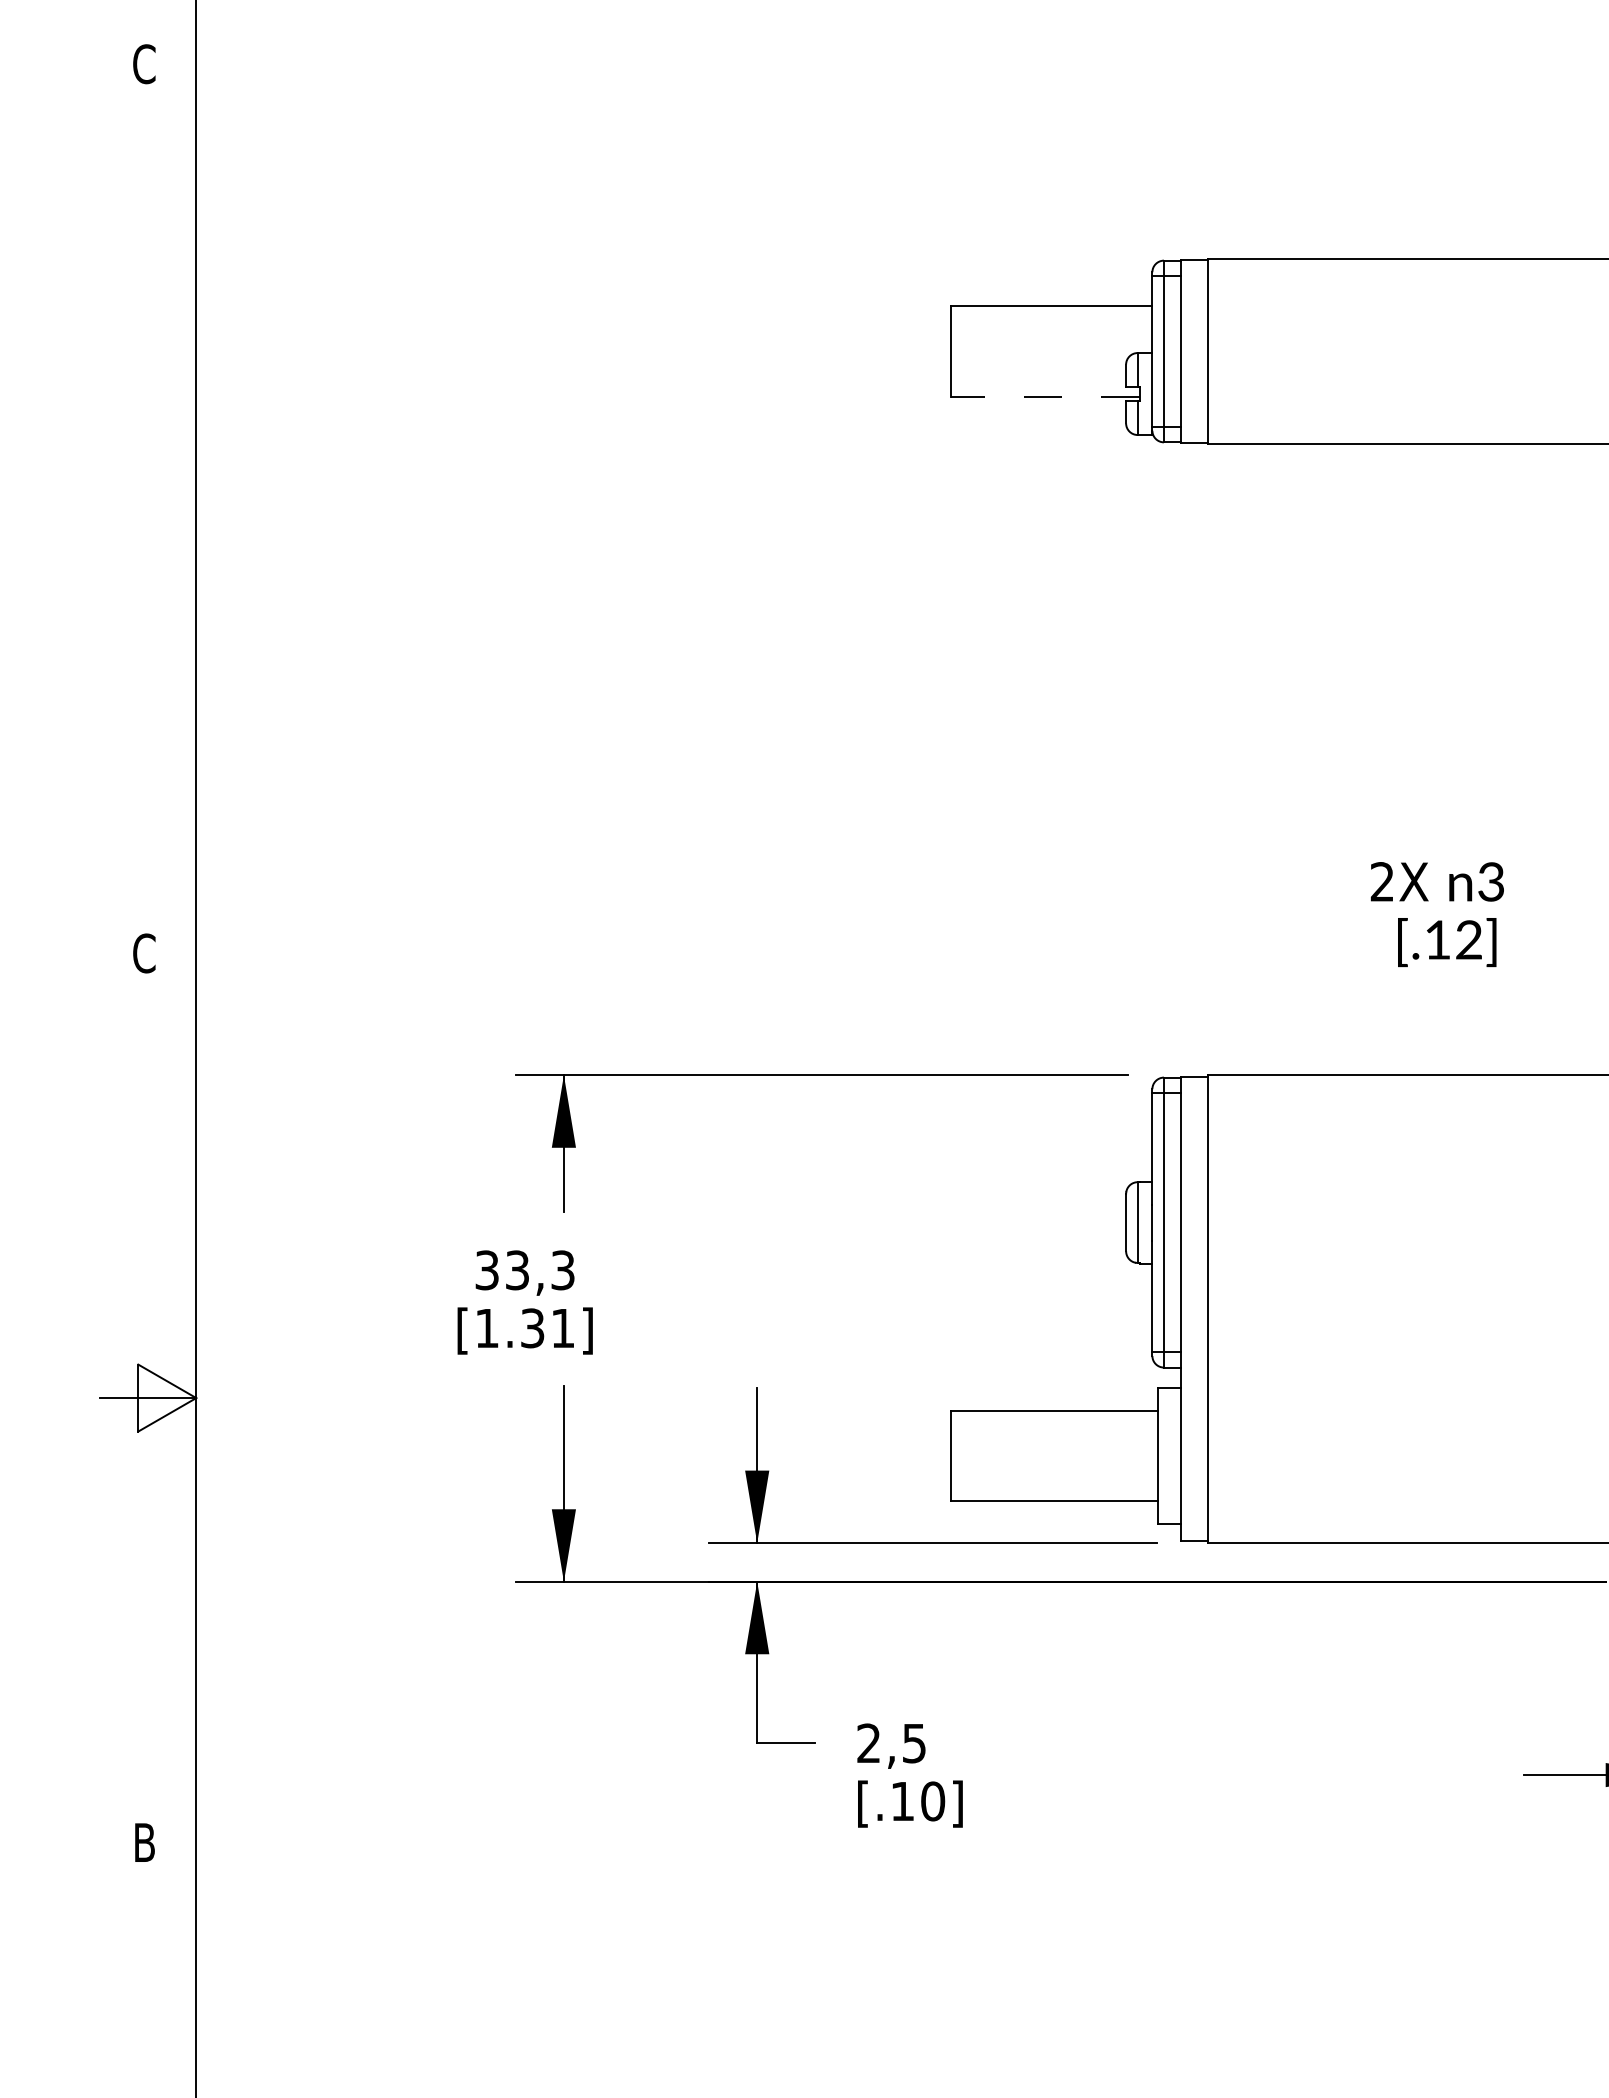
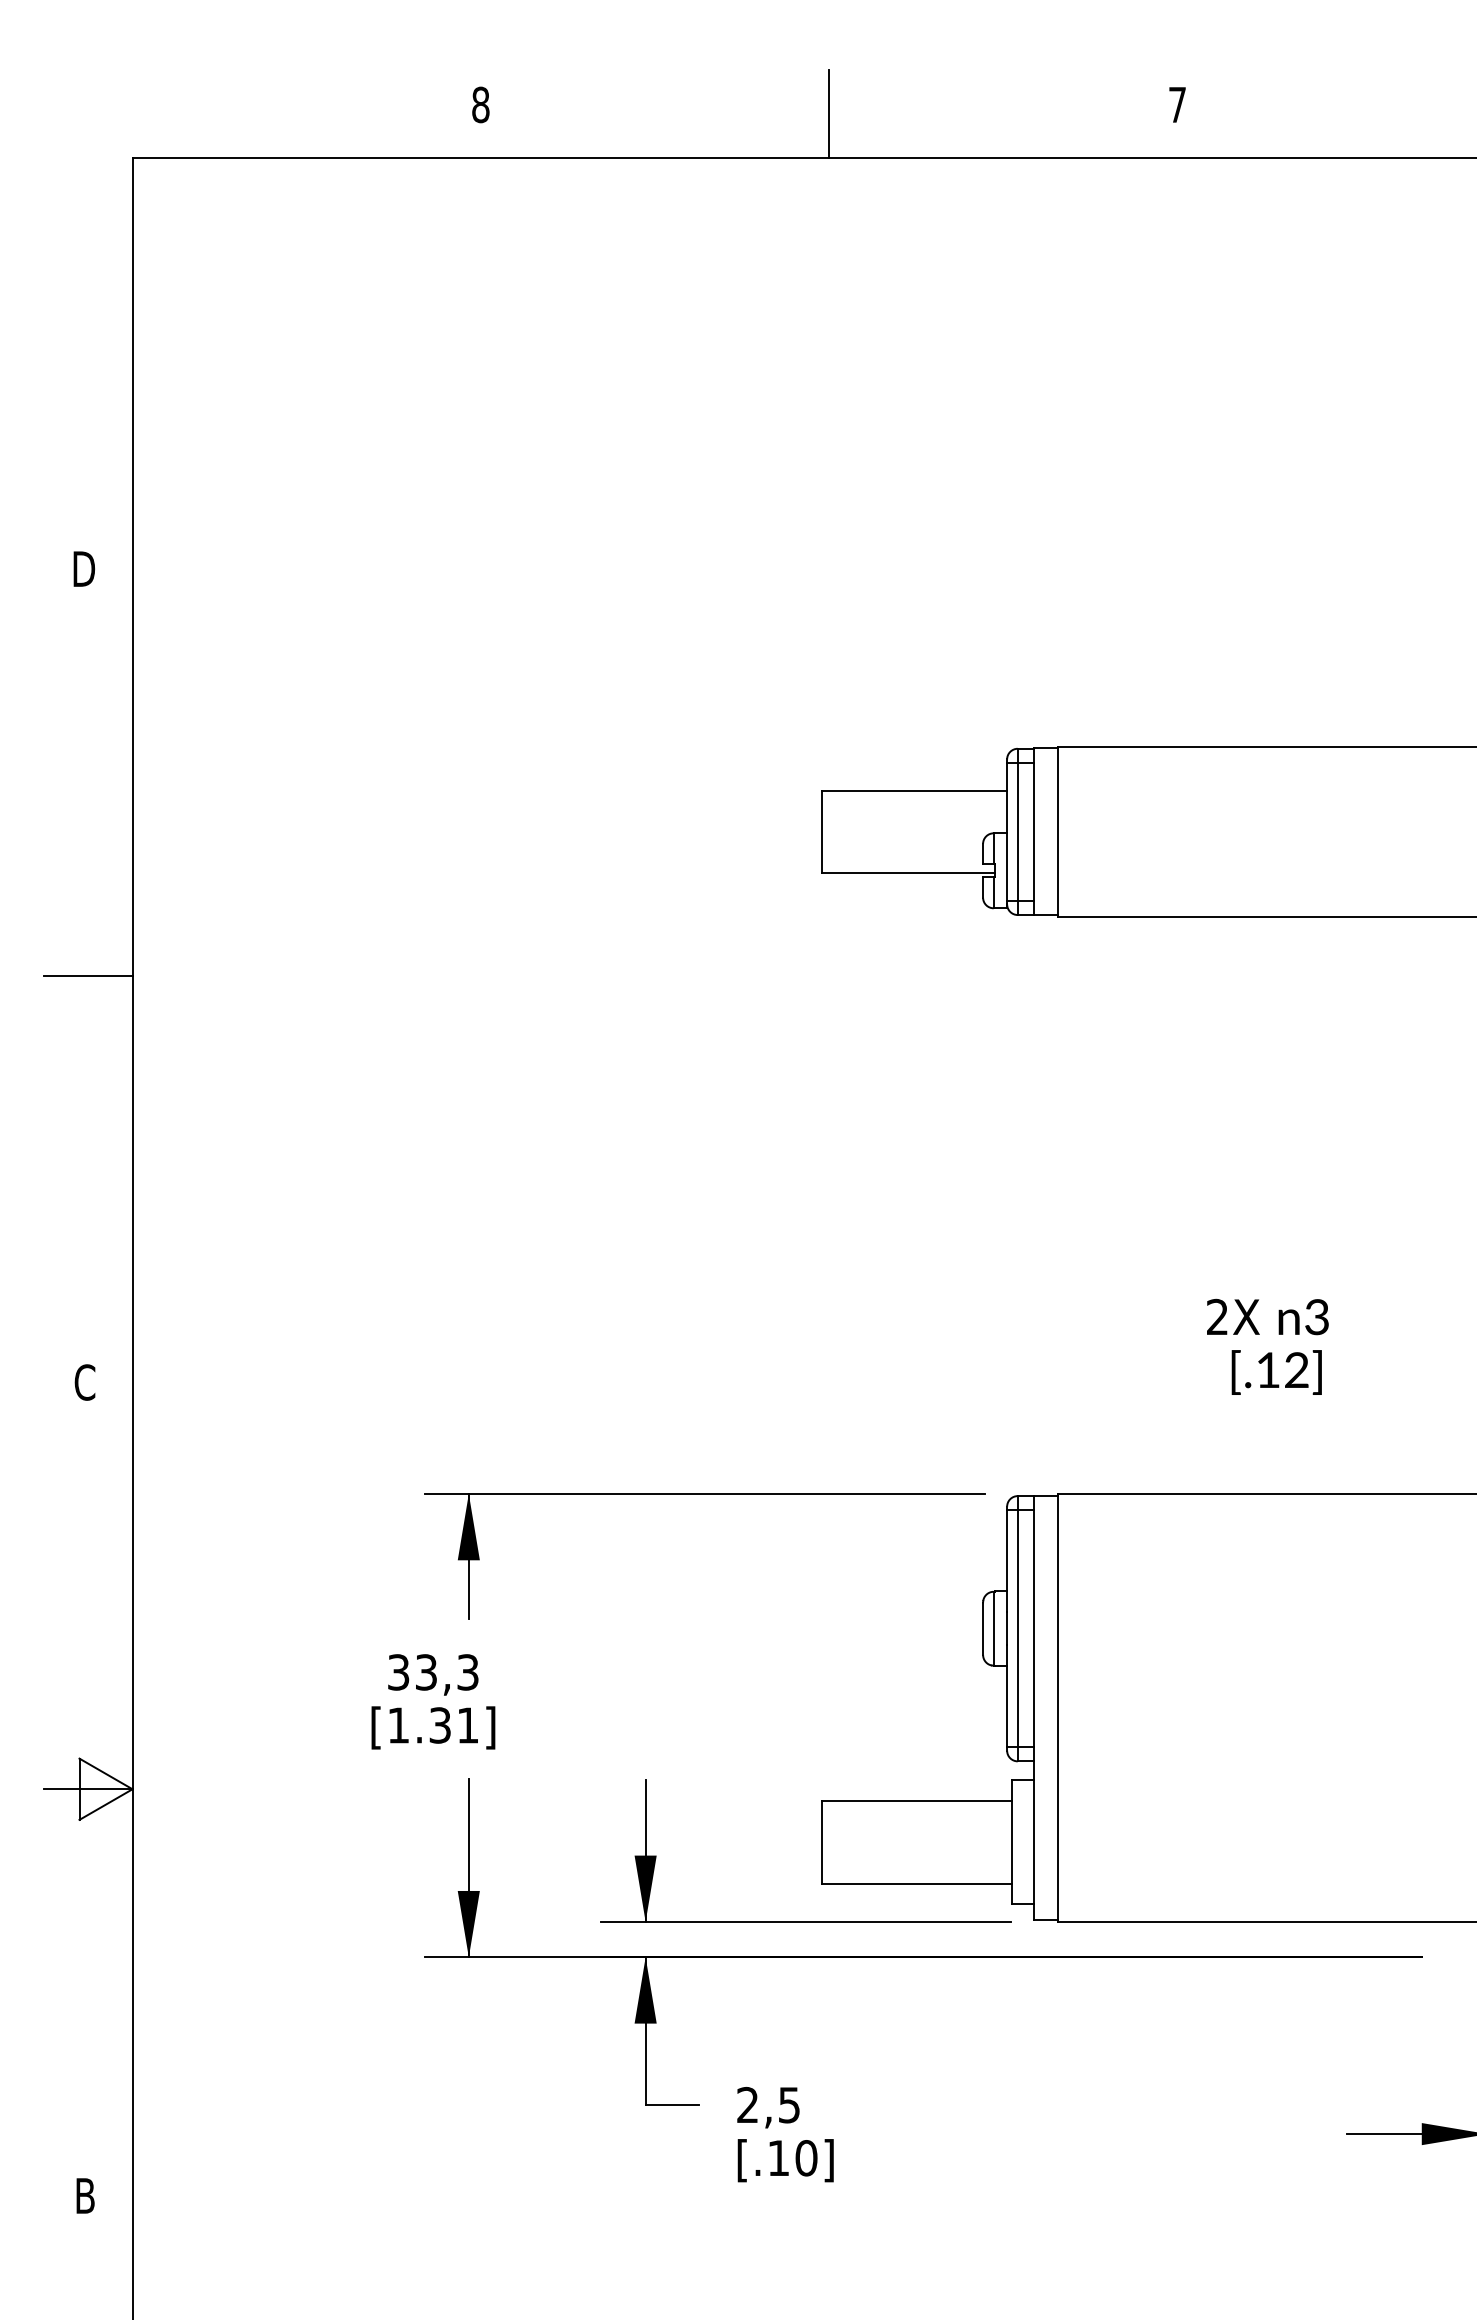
text: (143, 63) -> (84, 568), C -> D
line: (1044, 396) -> (908, 873), dashed -> solid
line: (148, 508) -> (88, 975), added

